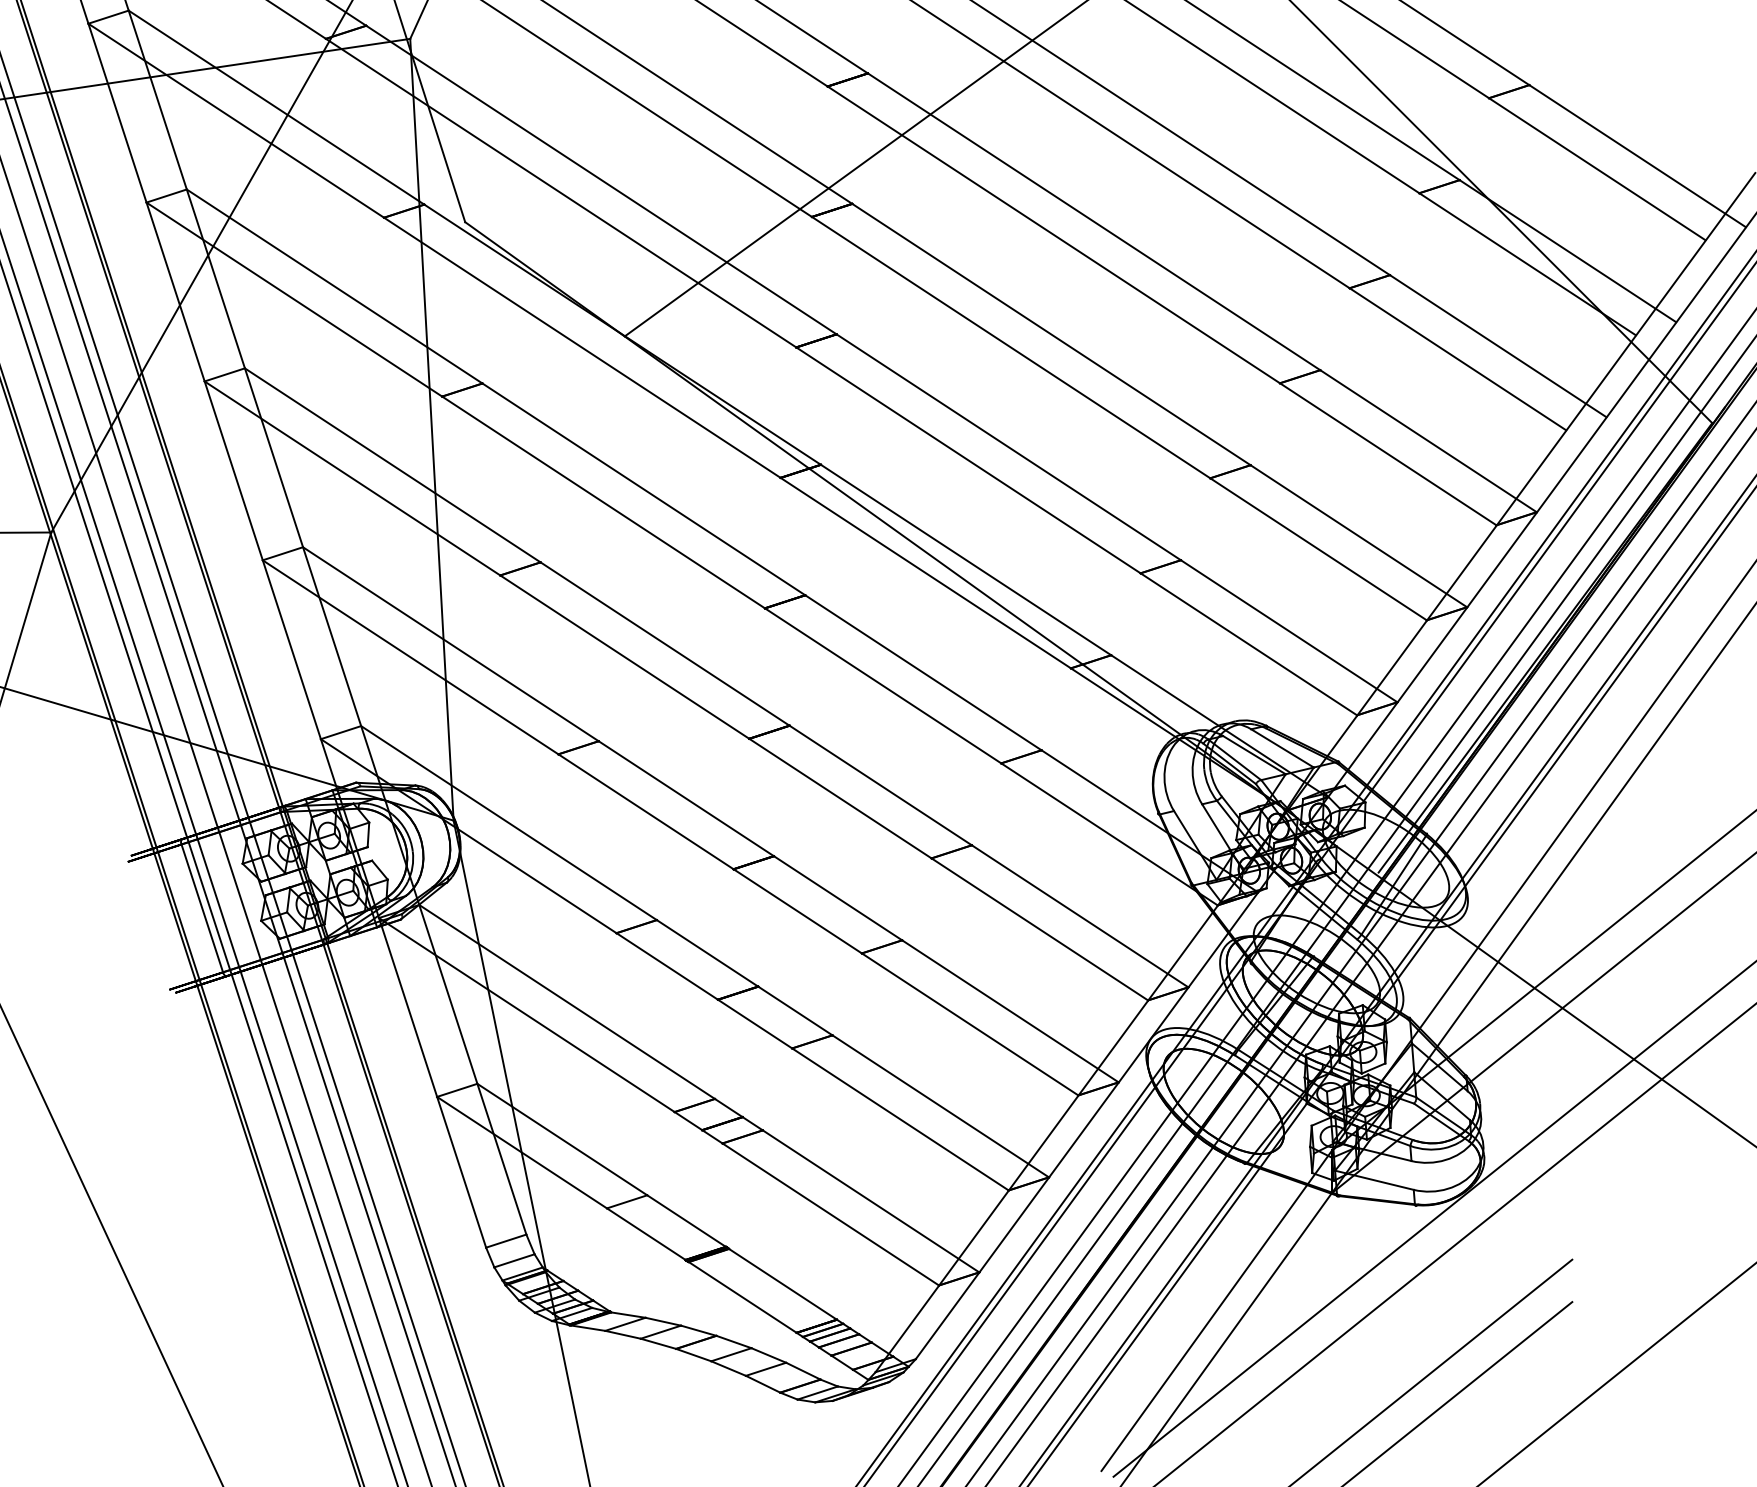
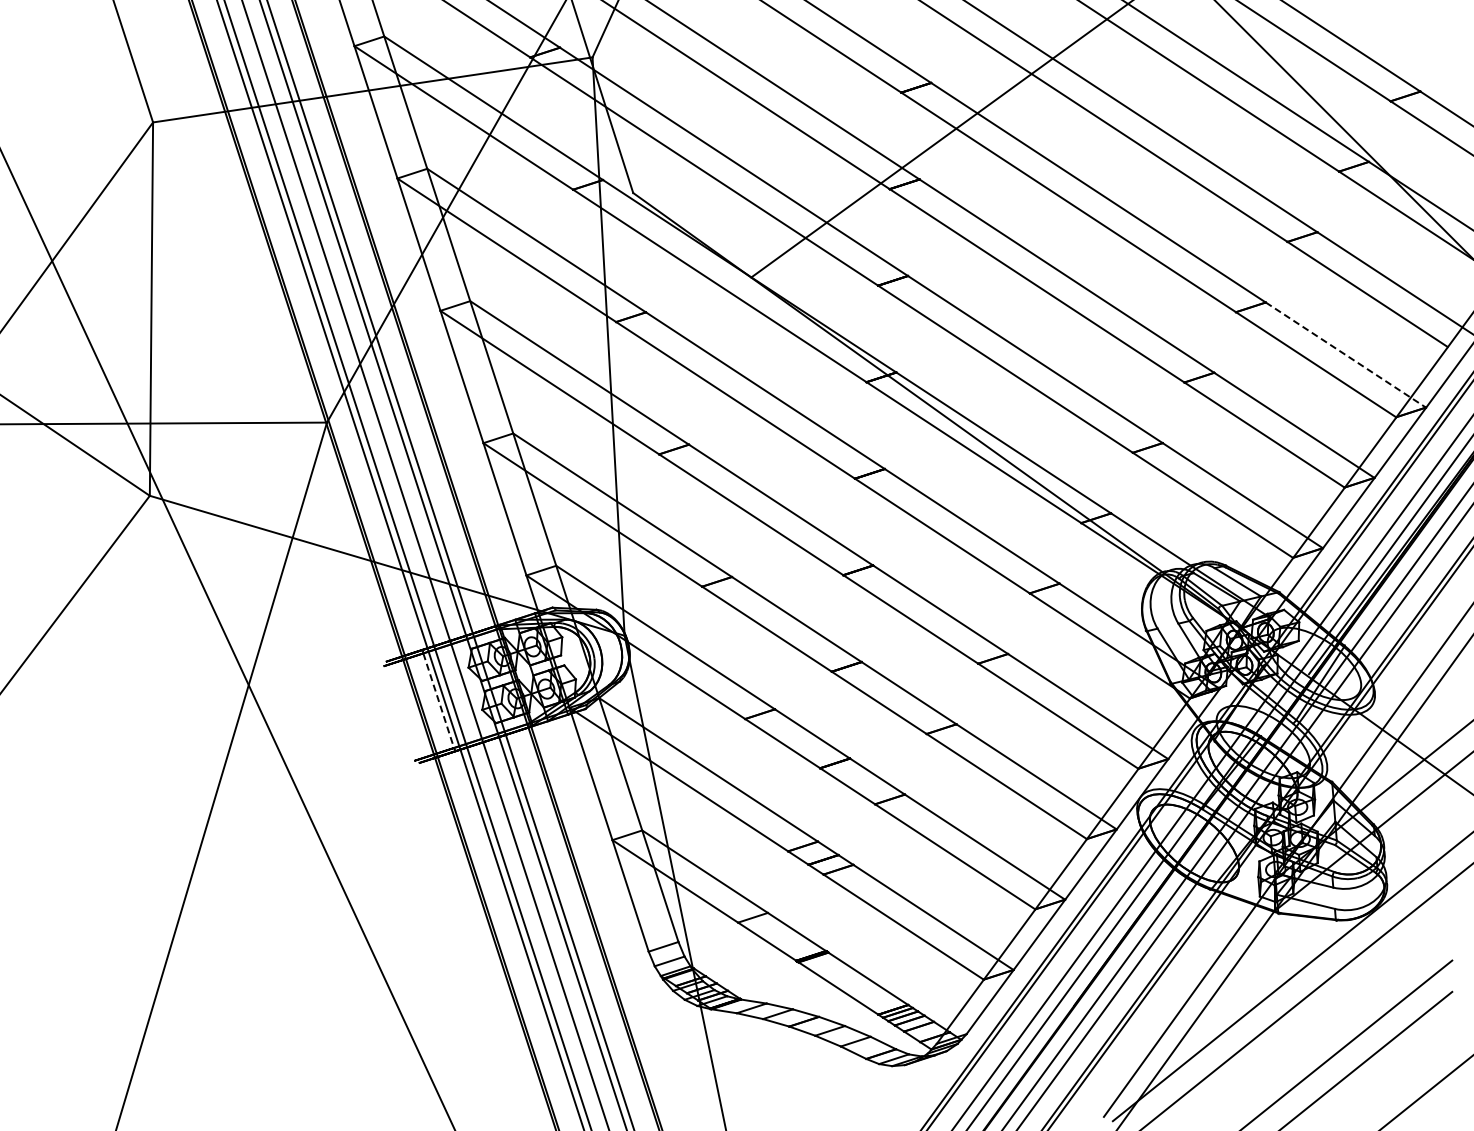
line: (1427, 441) -> (1345, 355), solid -> dashed
line: (202, 908) -> (438, 700), solid -> dashed

